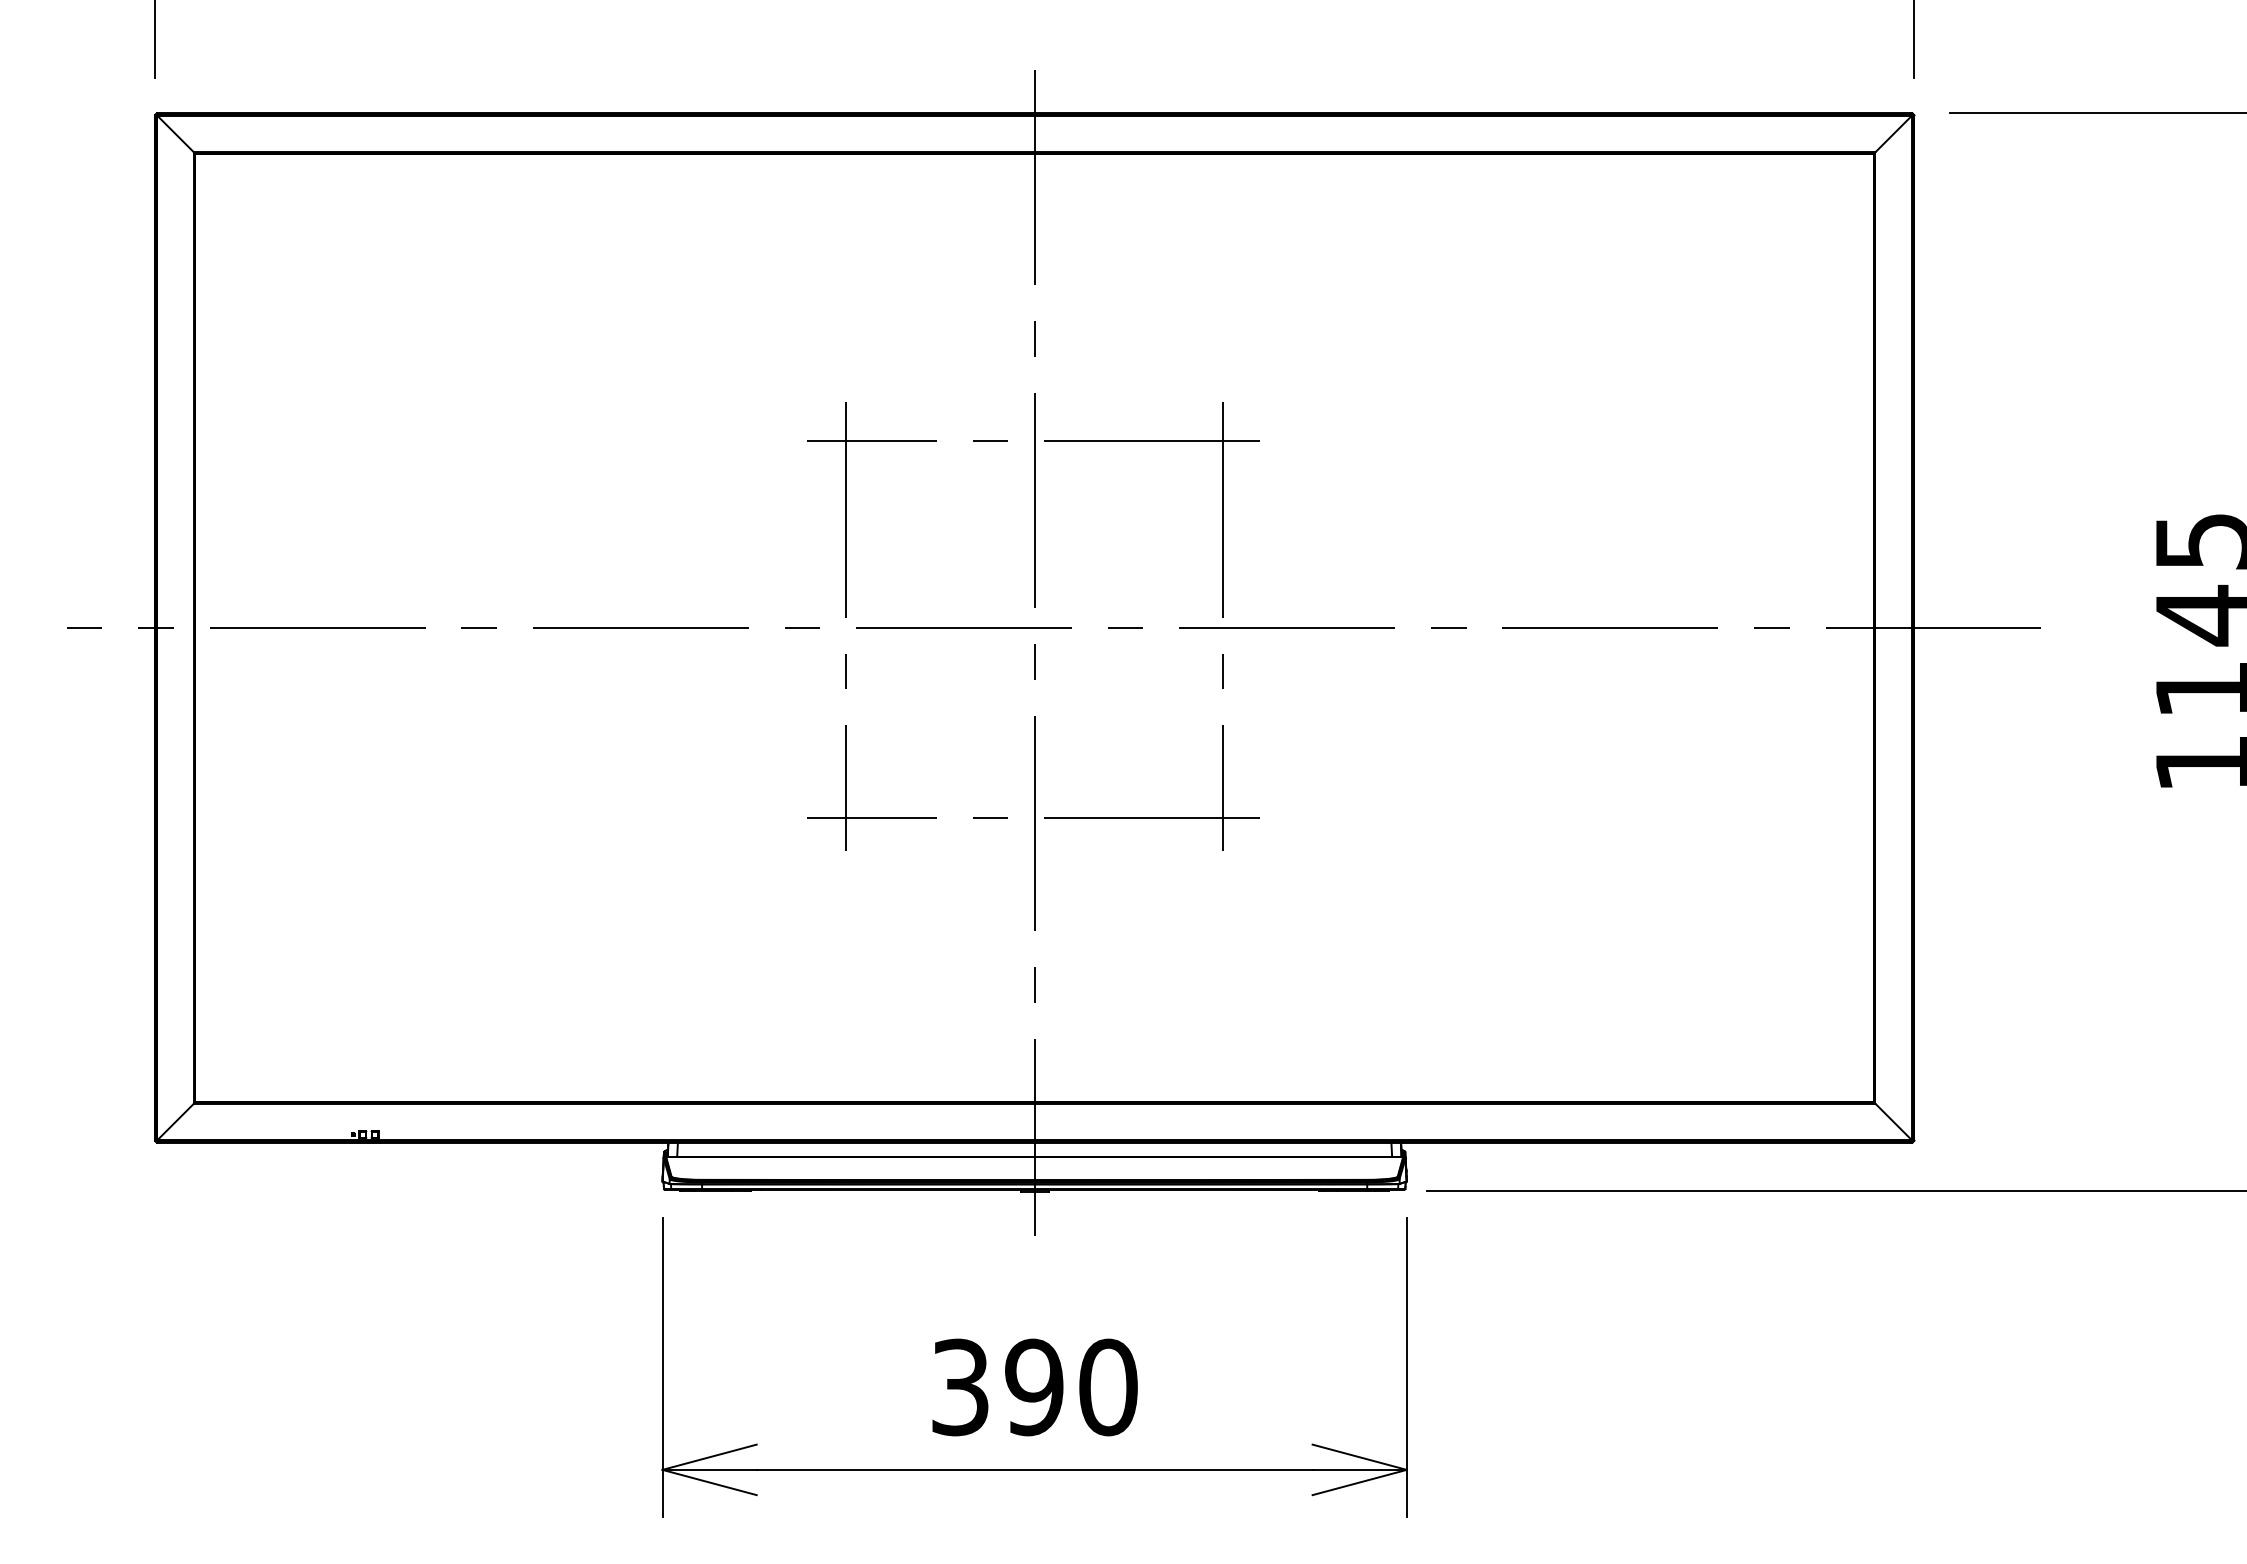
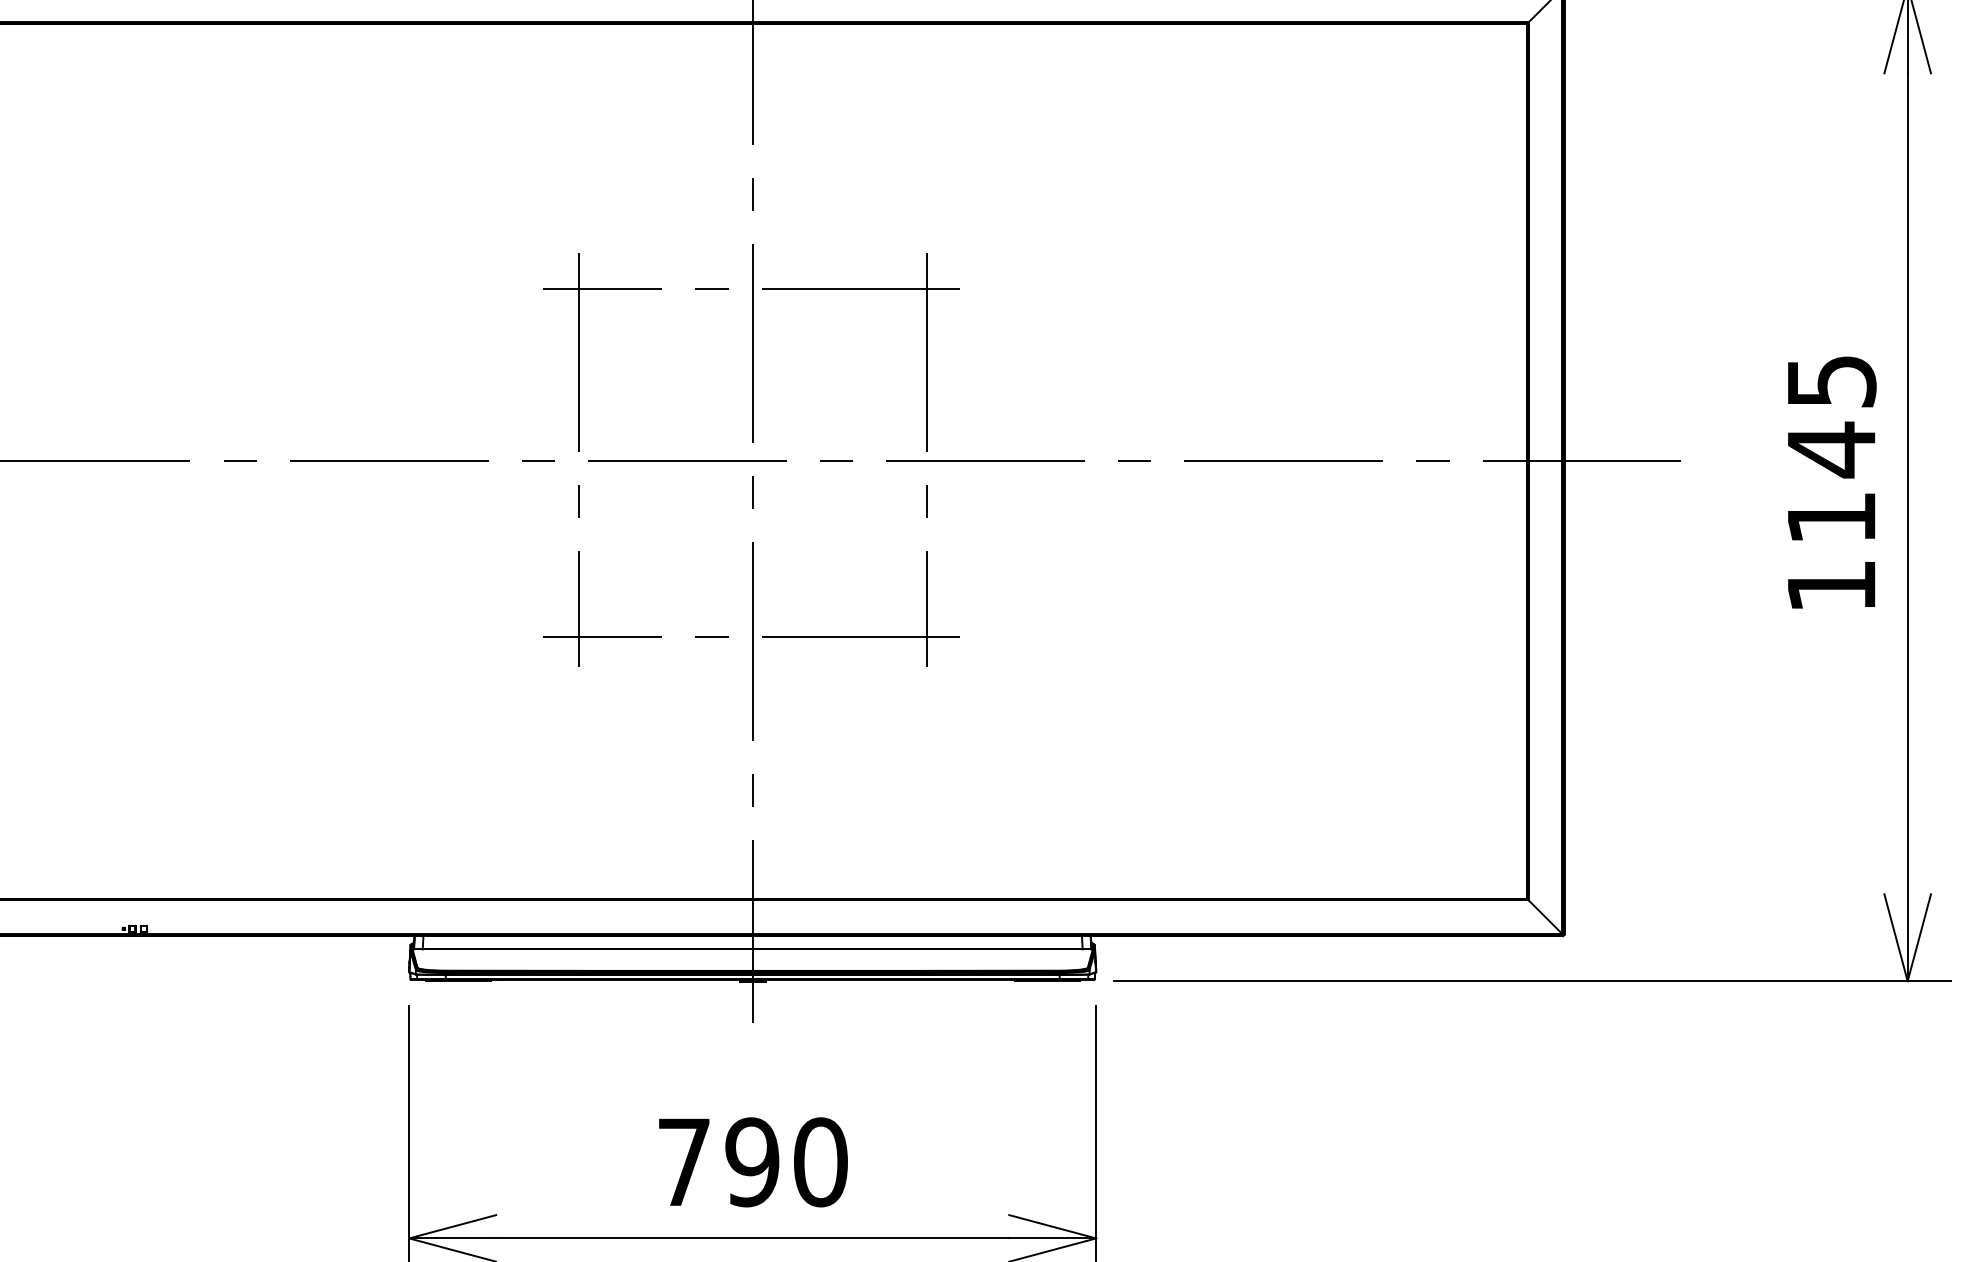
text: (960, 1387) -> (684, 1162), 390 -> 790

